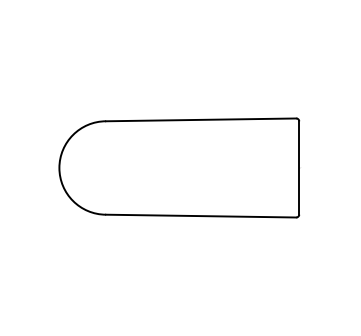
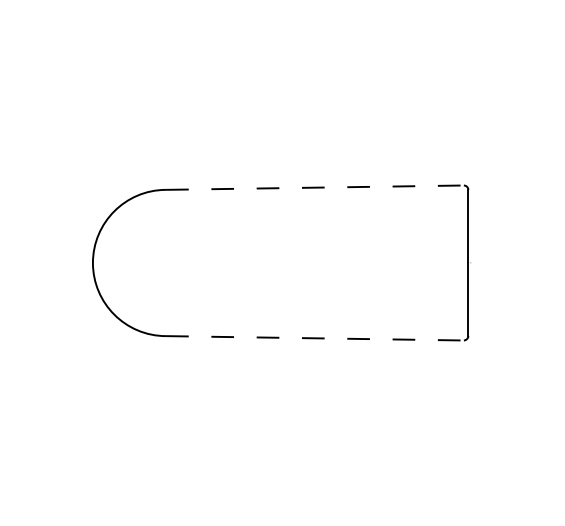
line: (201, 119) -> (315, 187), solid -> dashed
line: (201, 216) -> (315, 338), solid -> dashed

